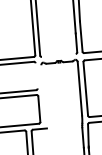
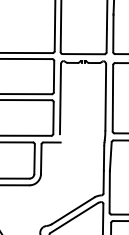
line: (58, 55) -> (83, 54), added
line: (36, 75) -> (53, 76), added
line: (42, 93) -> (59, 99), added

